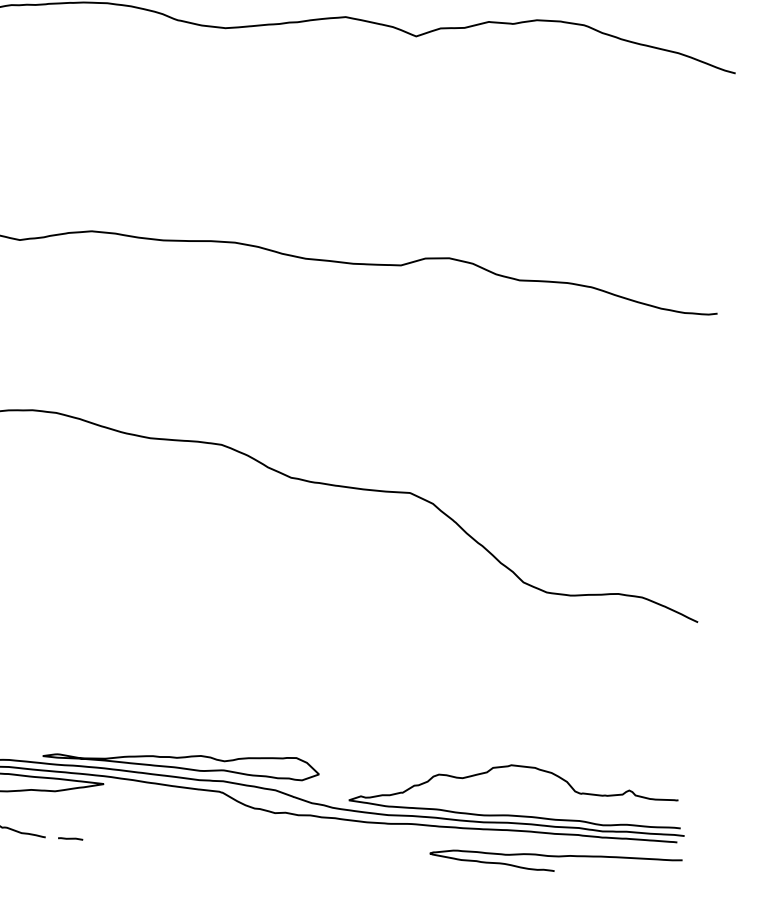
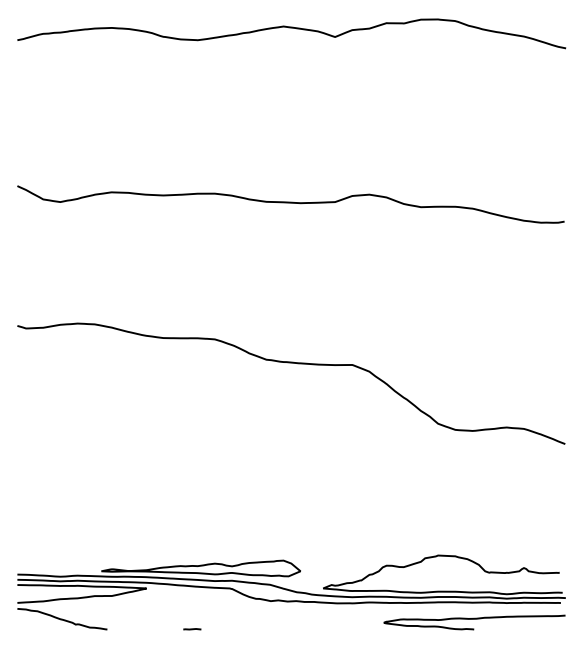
line: (70, 839) -> (192, 629), moved

